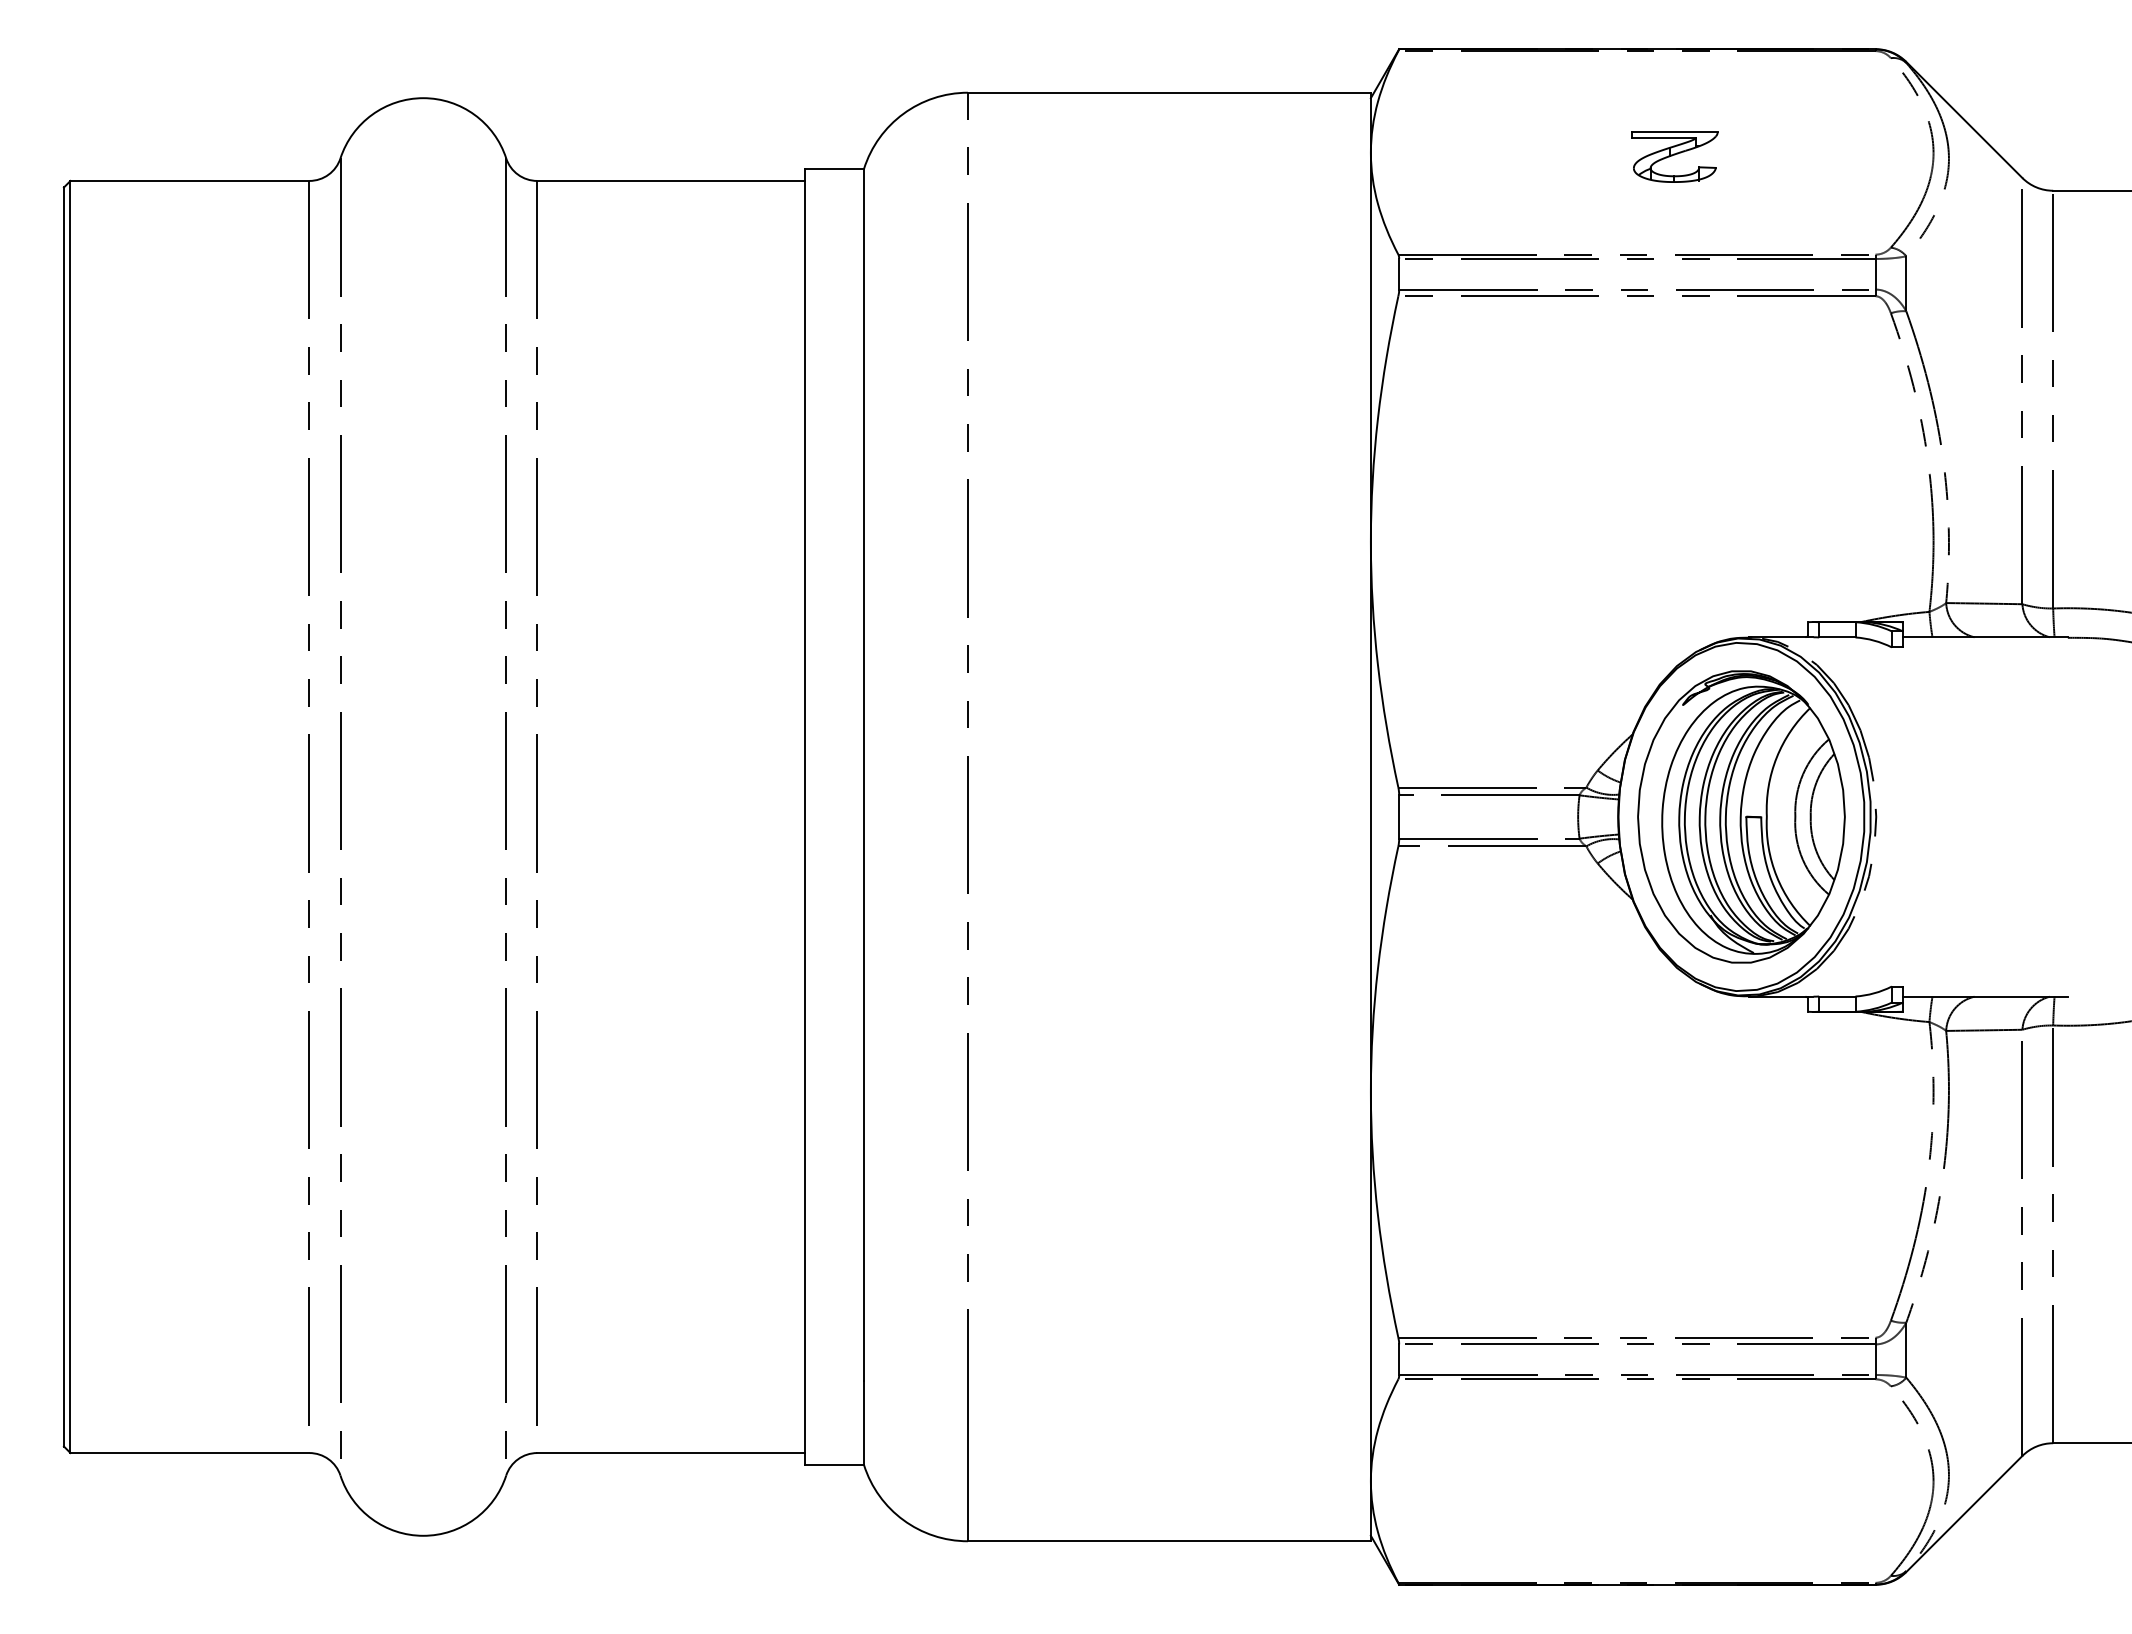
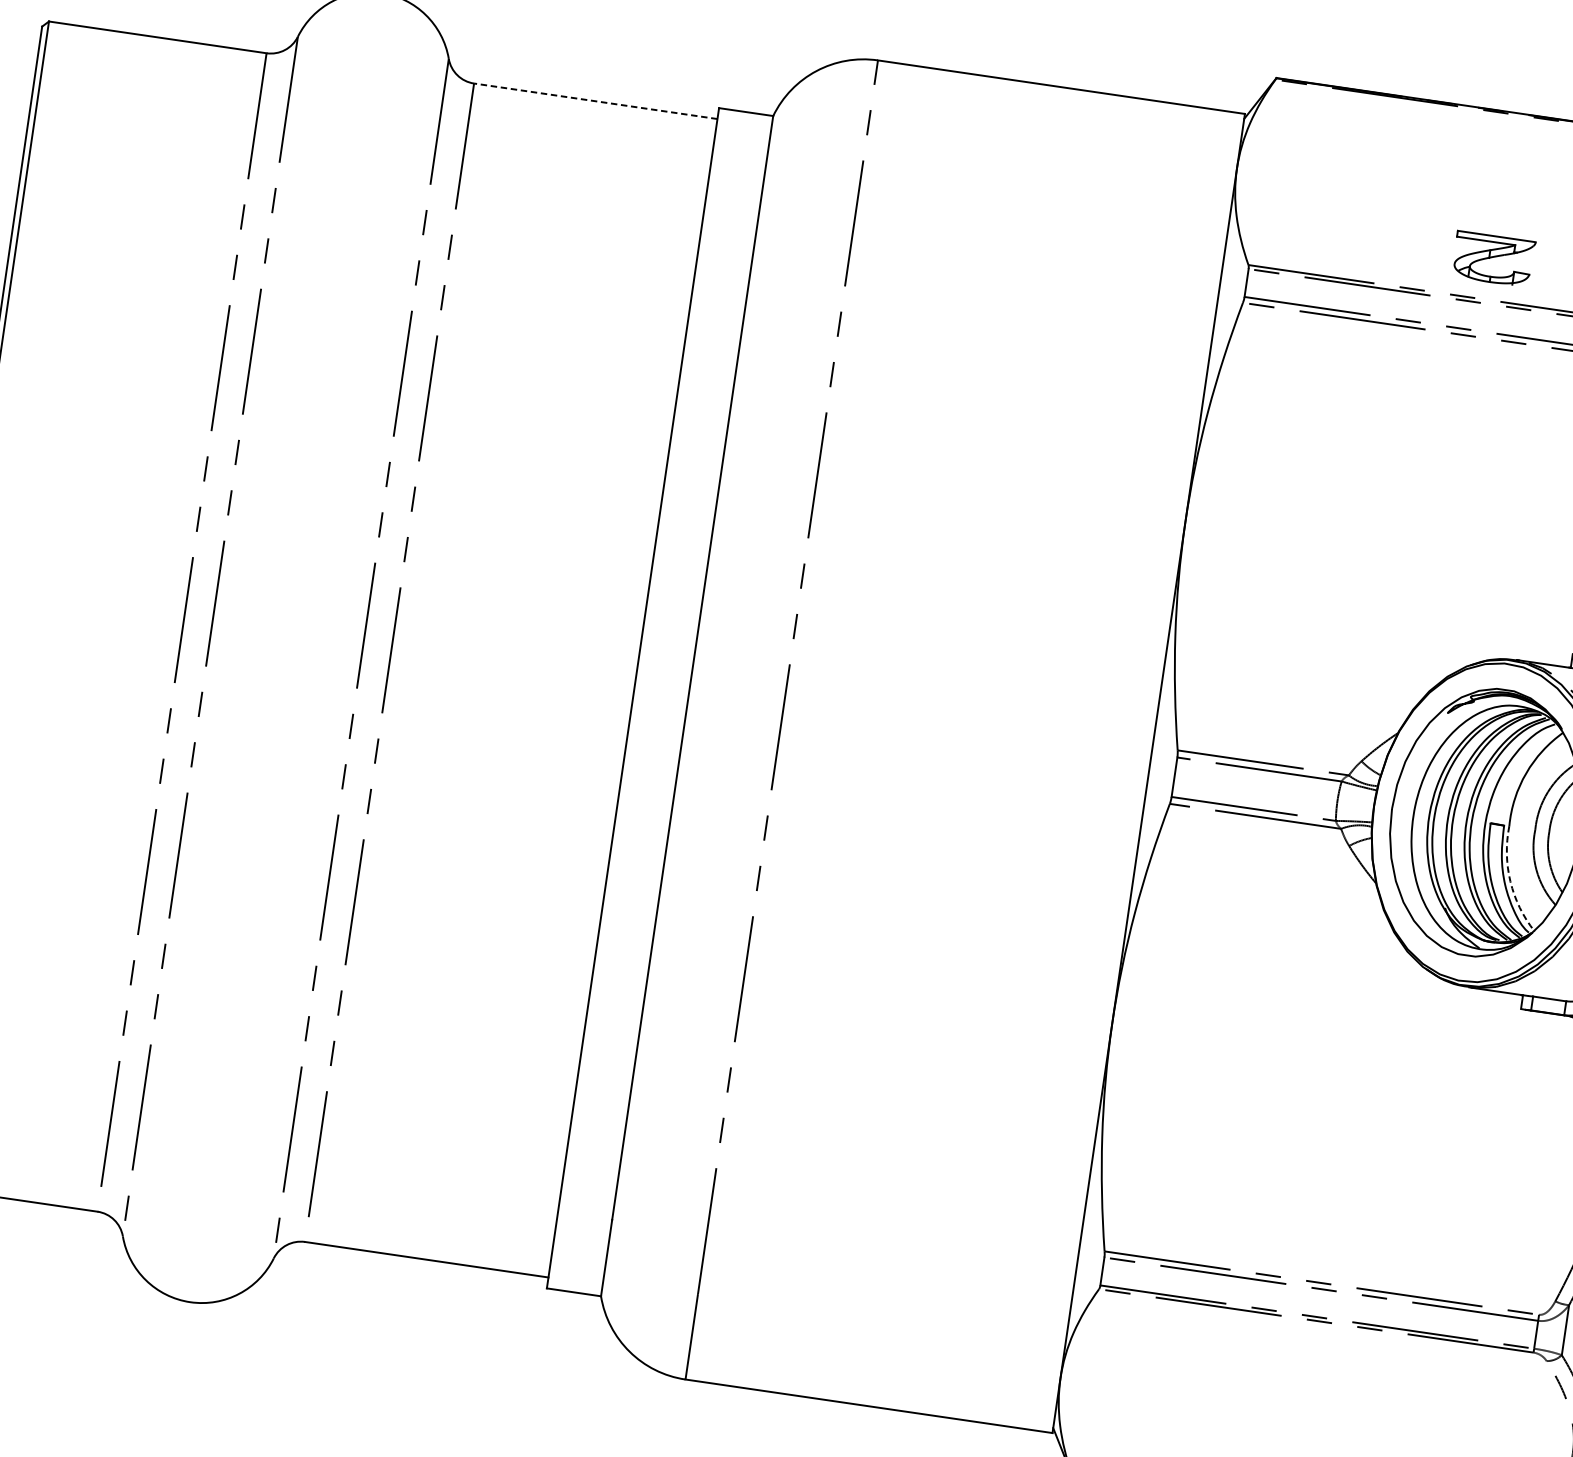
part: (1674, 156) -> (1493, 258), moved
line: (670, 180) -> (595, 100), solid -> dashed
arc: (1776, 876) -> (1510, 881), solid -> dashed

